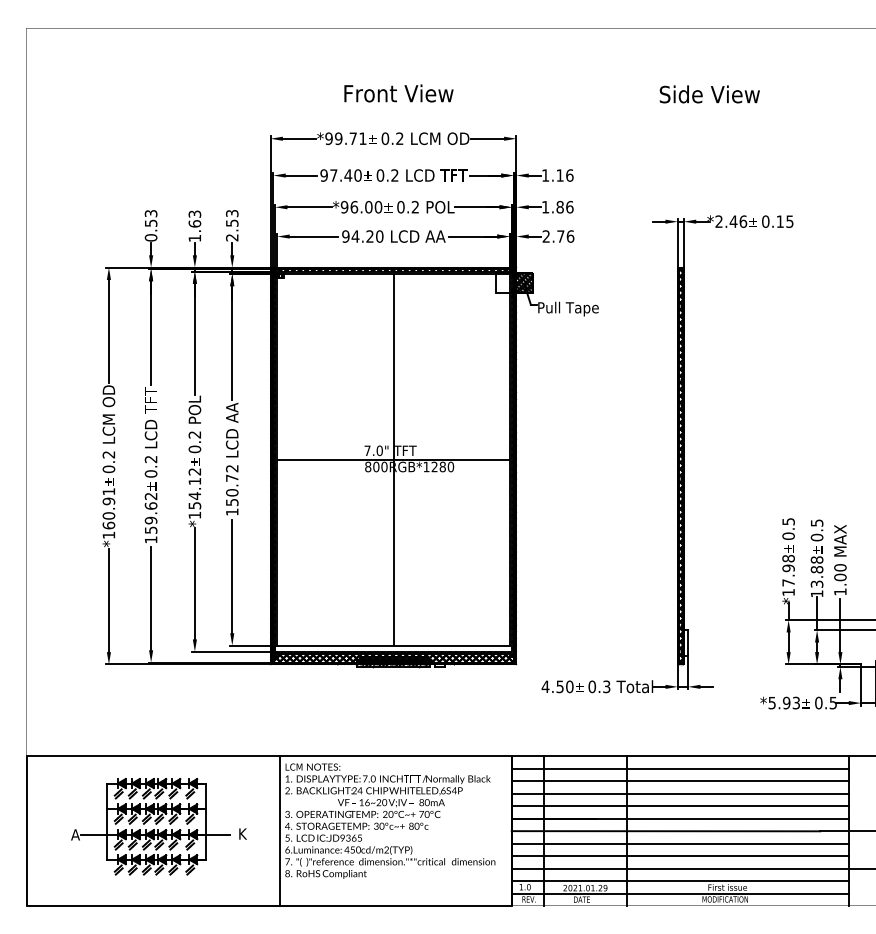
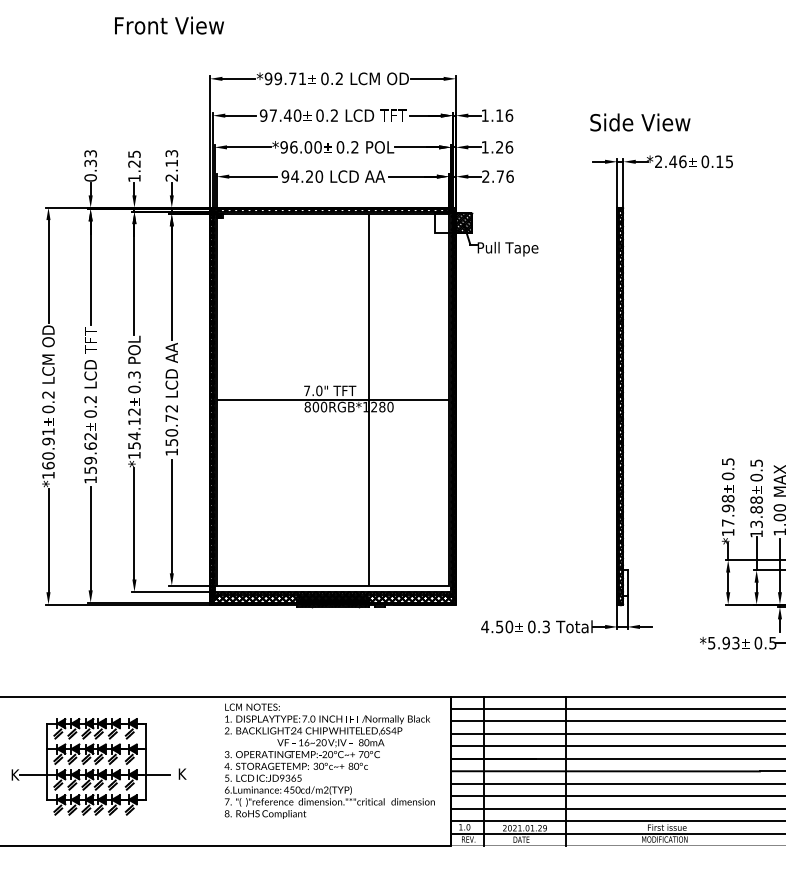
text: (398, 93) -> (169, 25), moved
text: (709, 94) -> (640, 122), moved
text: (559, 207) -> (499, 147), 1.86 -> 1.26
text: (194, 218) -> (134, 158), 1.63 -> 1.25
text: (150, 222) -> (90, 162), 0.53 -> 0.33
text: (232, 222) -> (172, 162), 2.53 -> 2.13
text: (195, 434) -> (135, 374), 0.2 -> 0.3
line: (393, 459) -> (369, 399), moved
line: (279, 830) -> (219, 770), removed
text: (75, 834) -> (15, 774), A -> K

